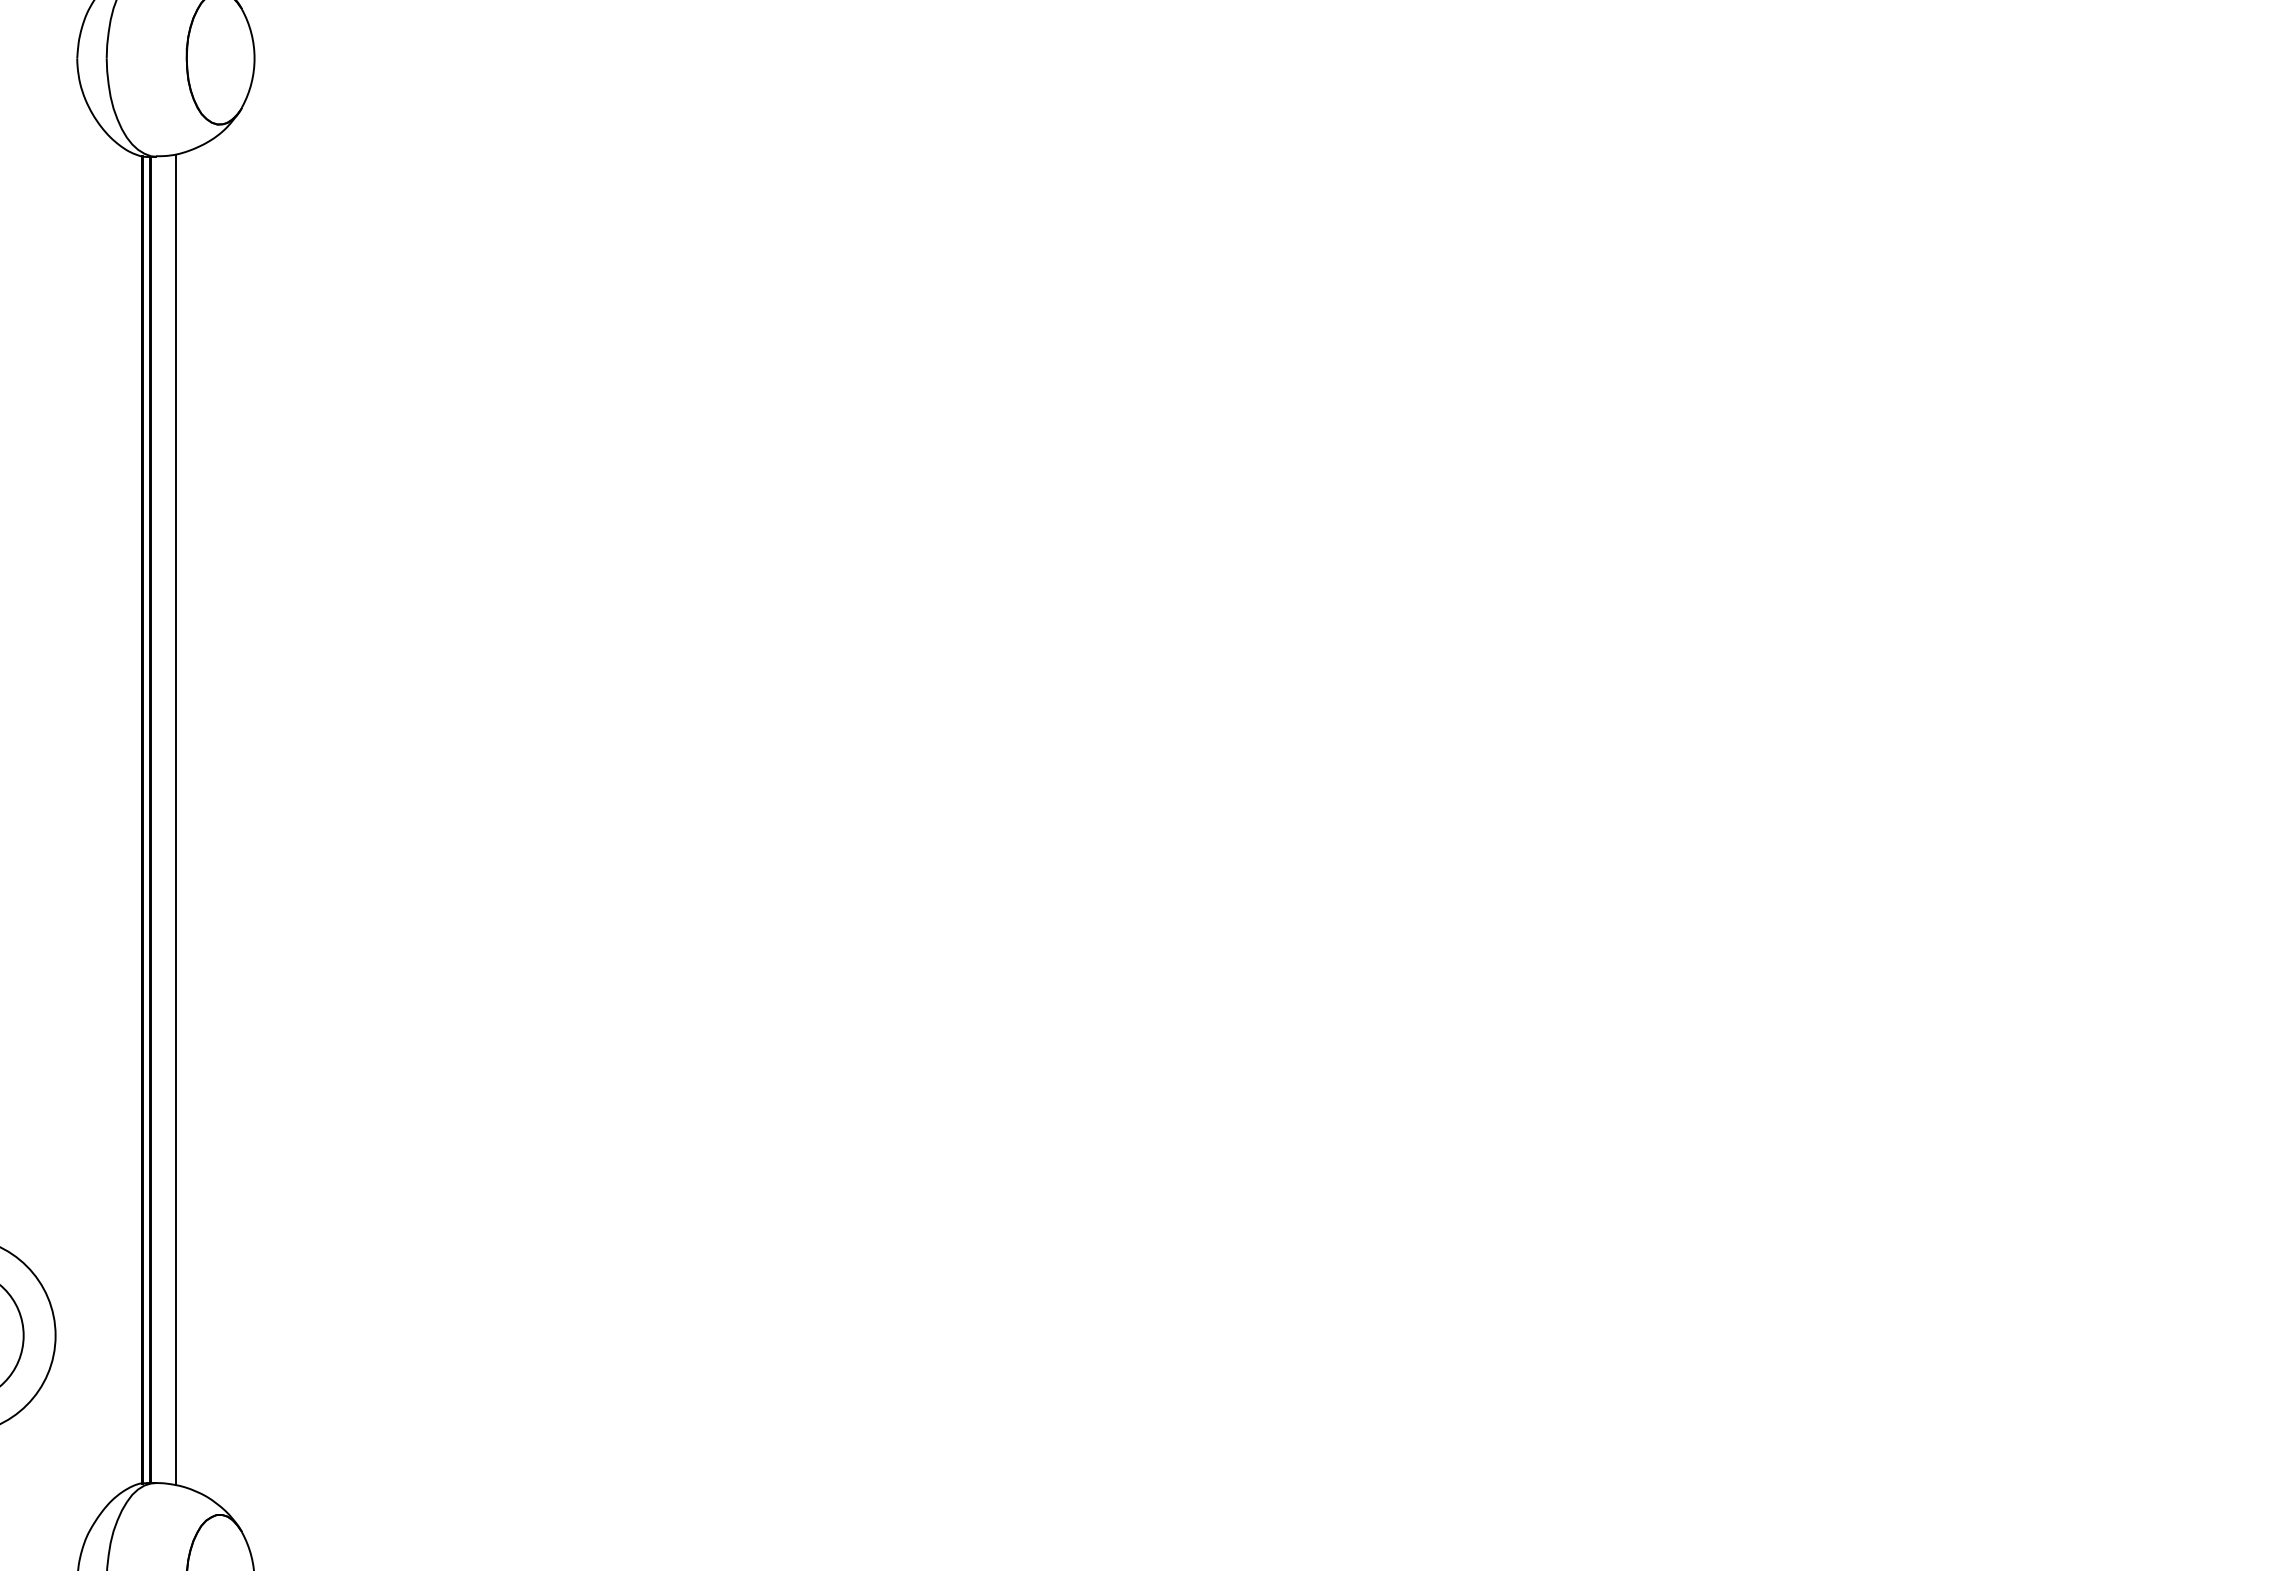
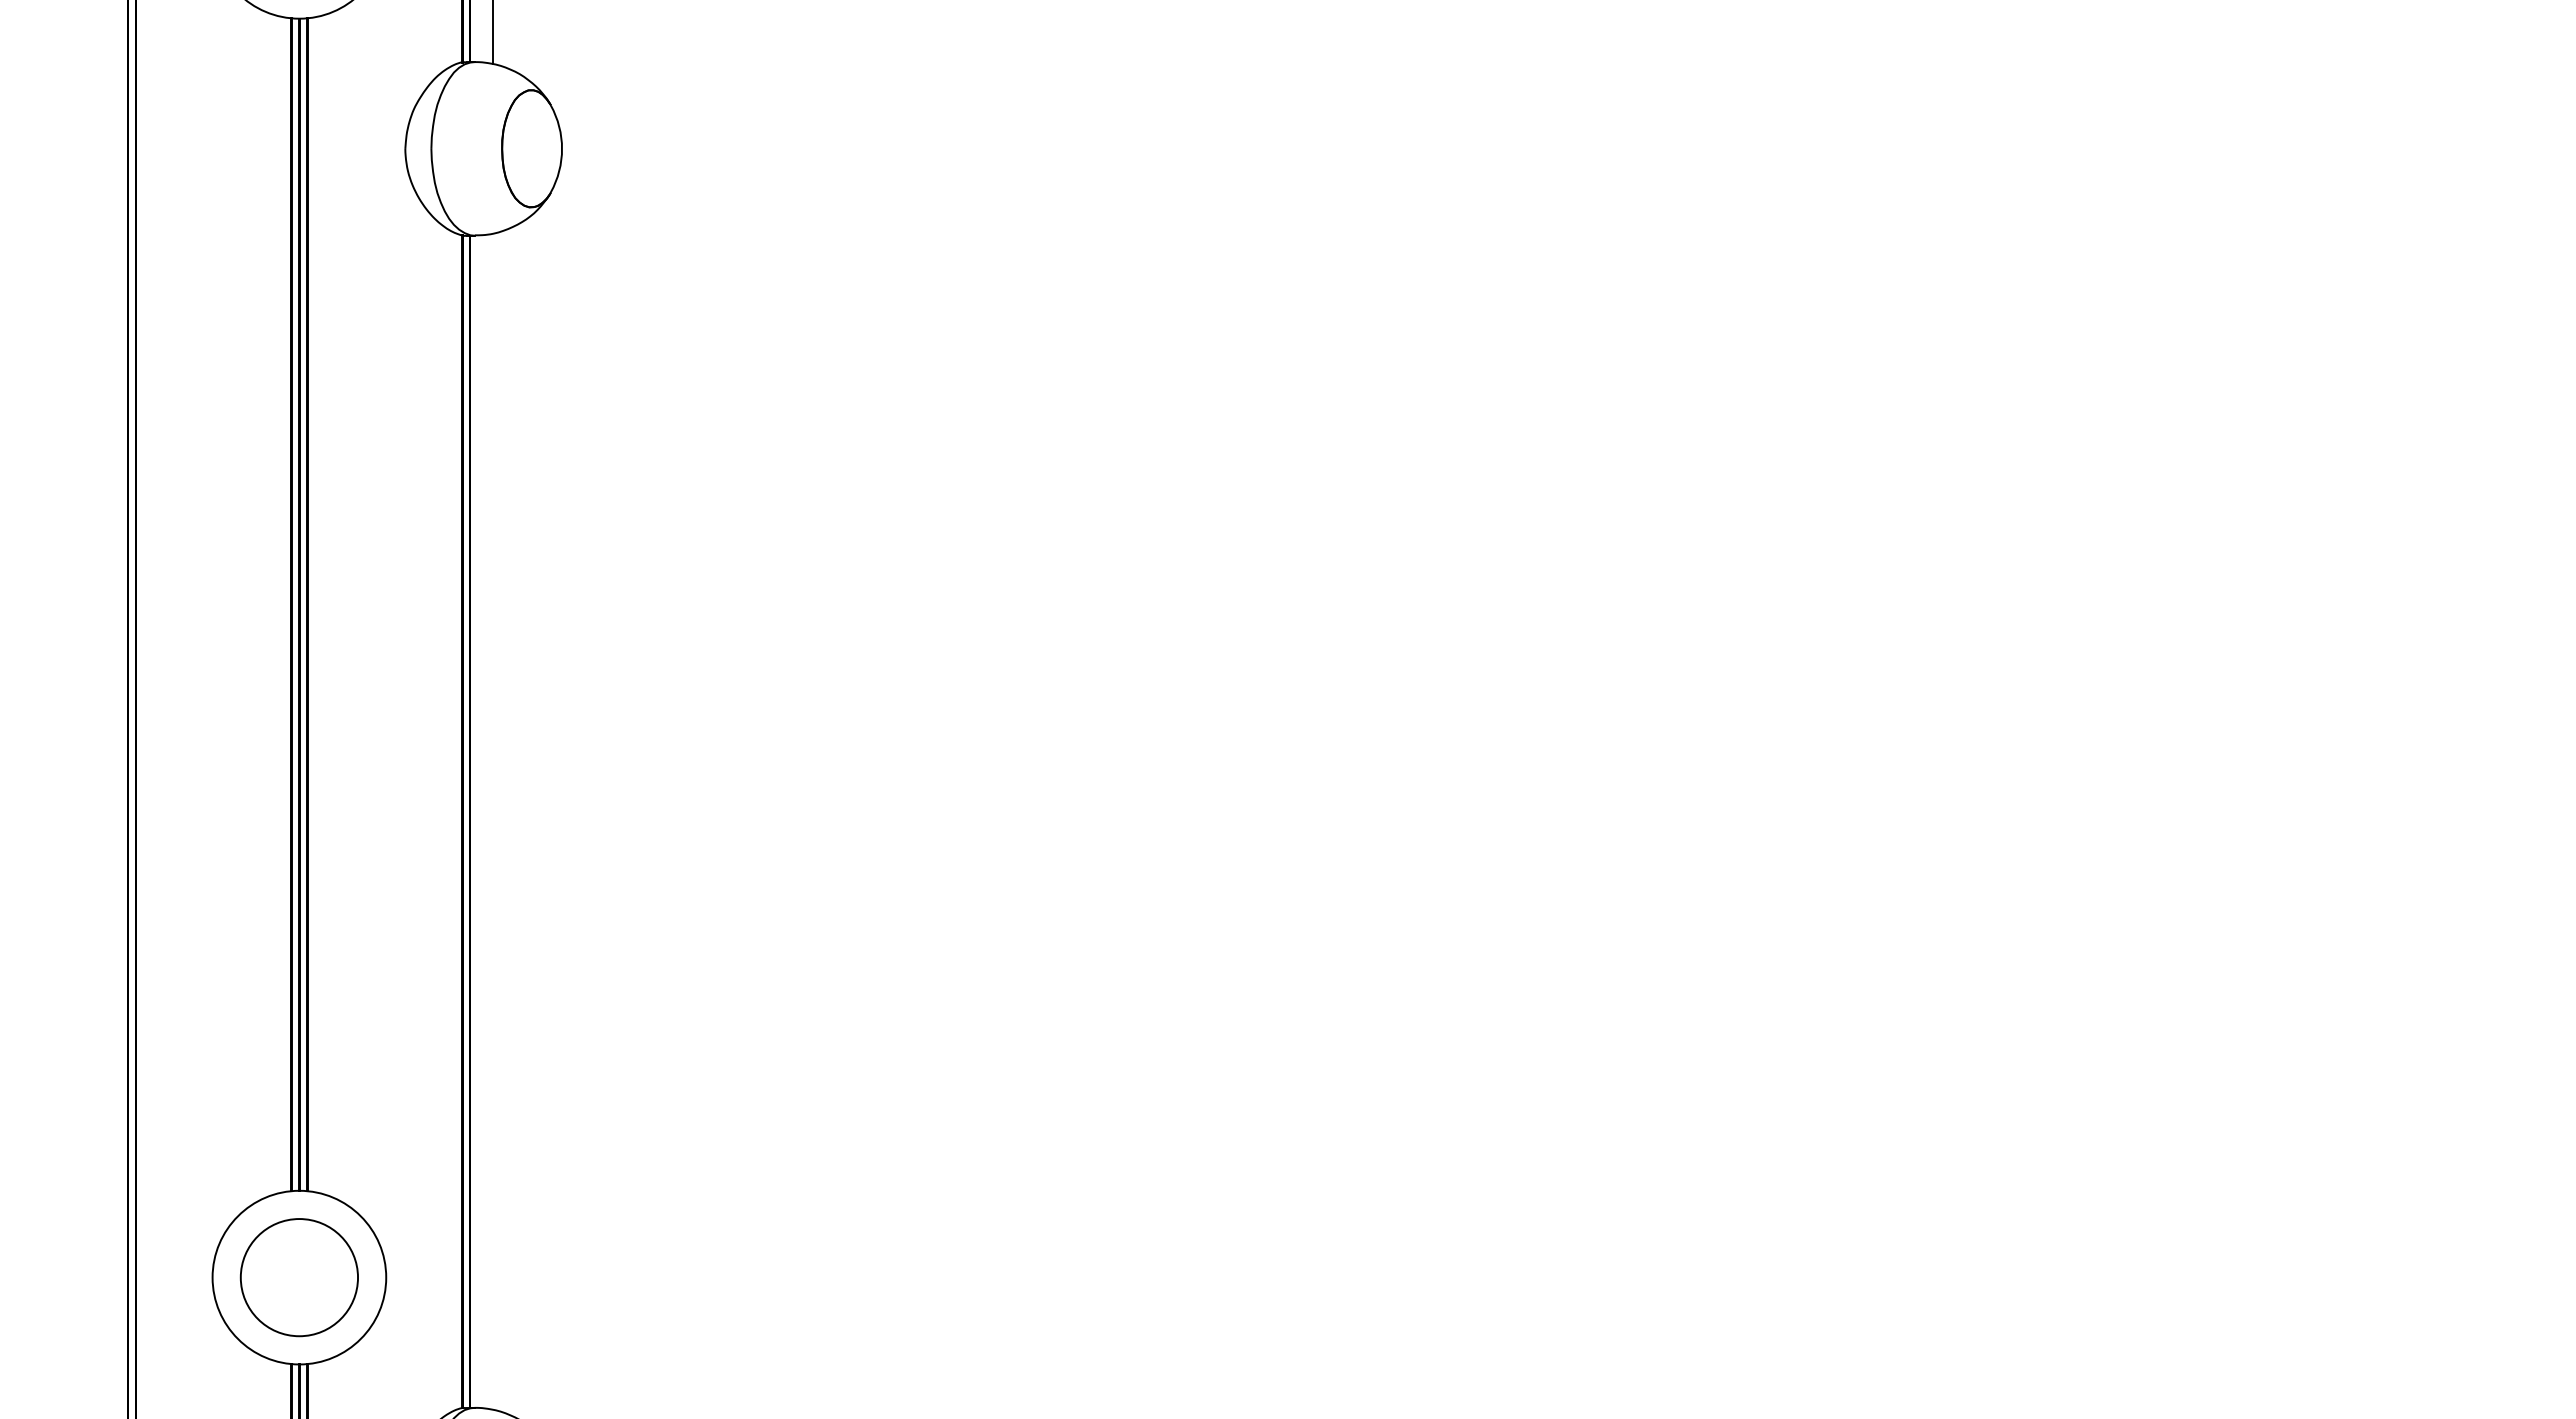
line: (175, 819) -> (492, 821), removed

